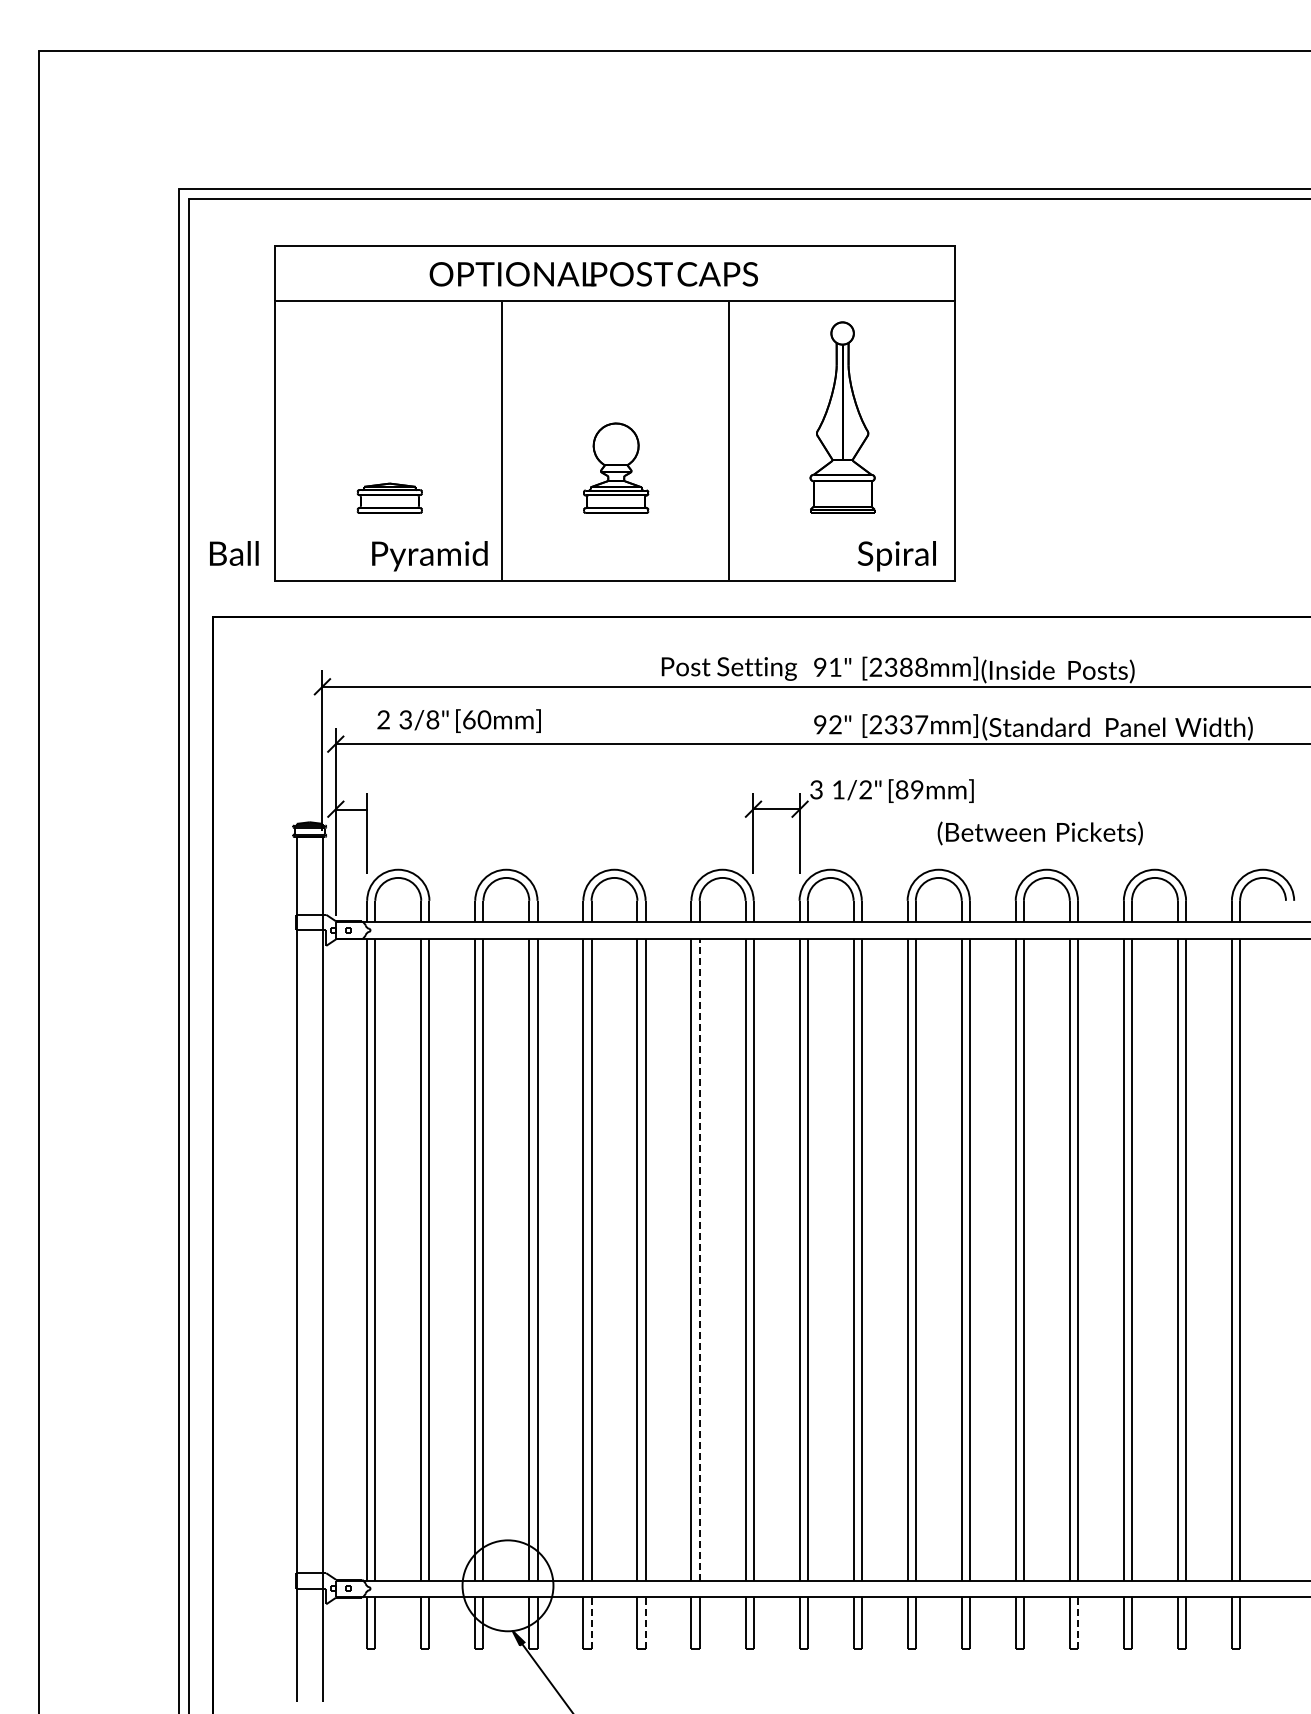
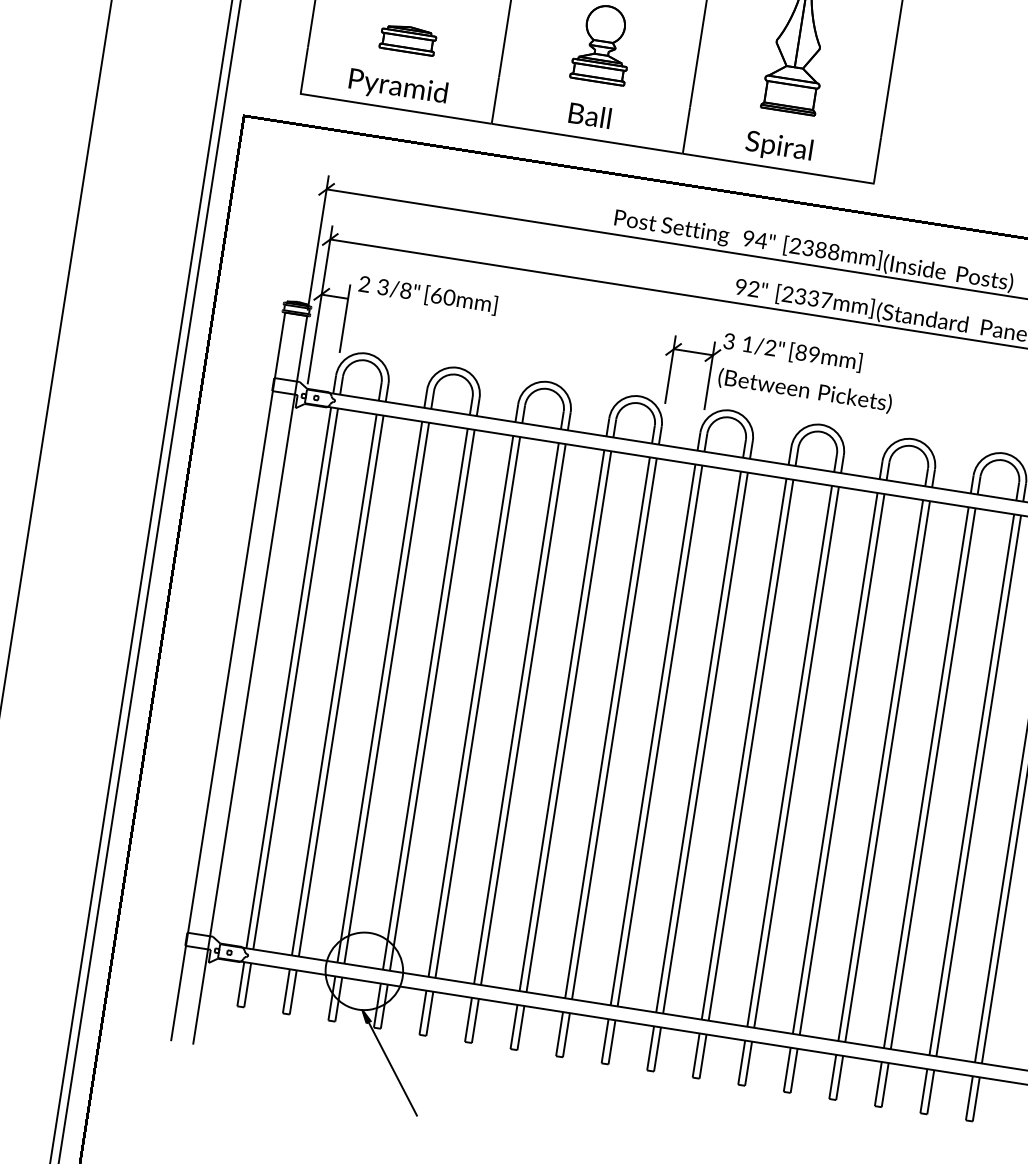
text: (234, 553) -> (590, 115), moved
text: (429, 556) -> (397, 88), moved
text: (896, 556) -> (778, 147), moved
text: (835, 667) -> (761, 240), 91" -> 94"
text: (458, 720) -> (427, 294), moved
text: (1039, 833) -> (804, 390), moved
line: (699, 1259) -> (568, 721), dashed -> solid
line: (591, 1622) -> (429, 1013), dashed -> solid
line: (645, 1622) -> (475, 1020), dashed -> solid
line: (1077, 1622) -> (839, 1077), dashed -> solid

